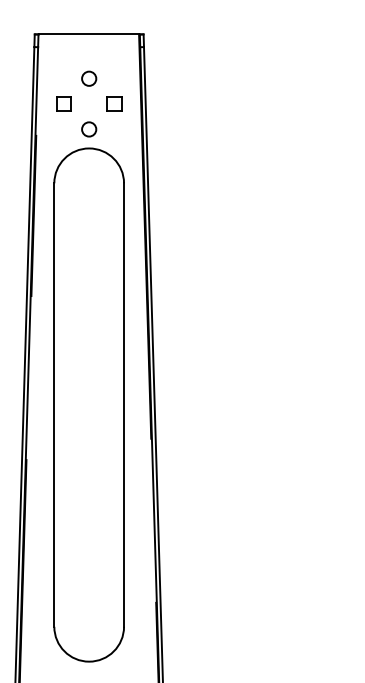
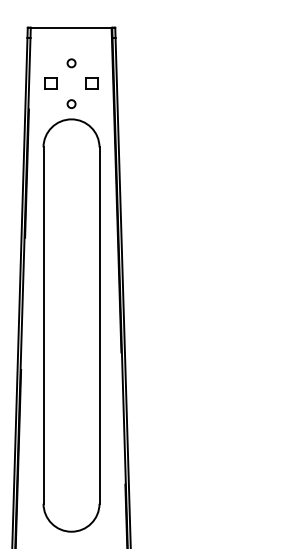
circle: (89, 78) -> (71, 63), size x0.7
circle: (89, 129) -> (71, 104), size x0.7

